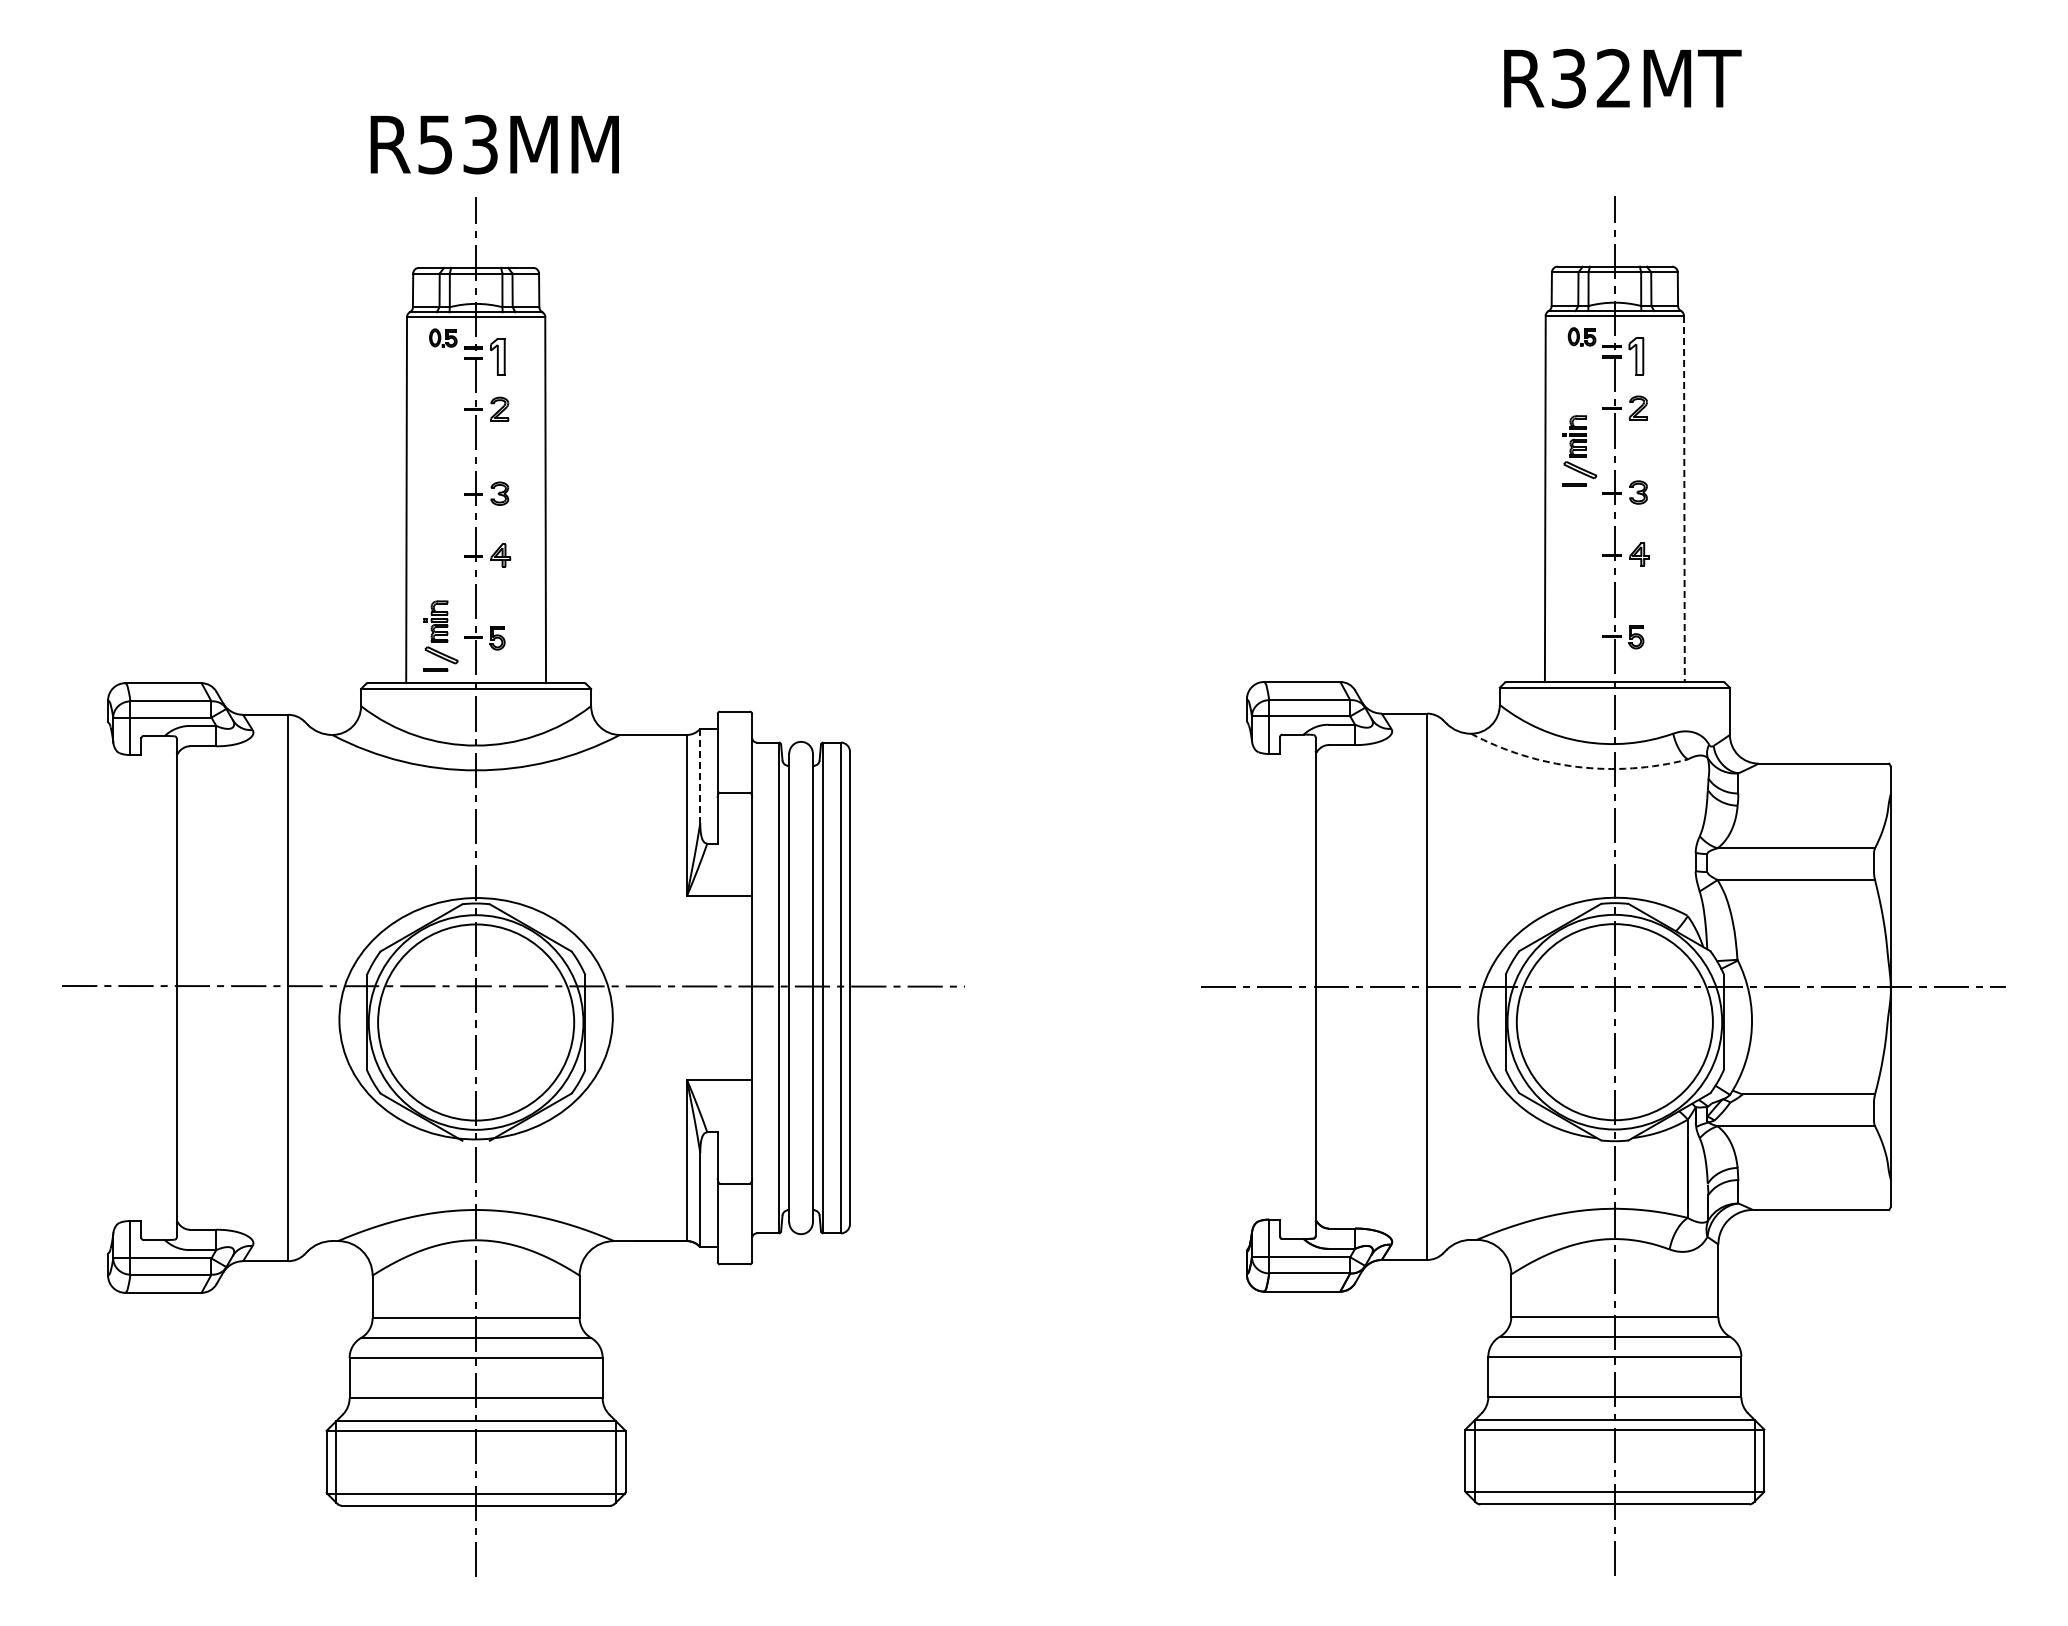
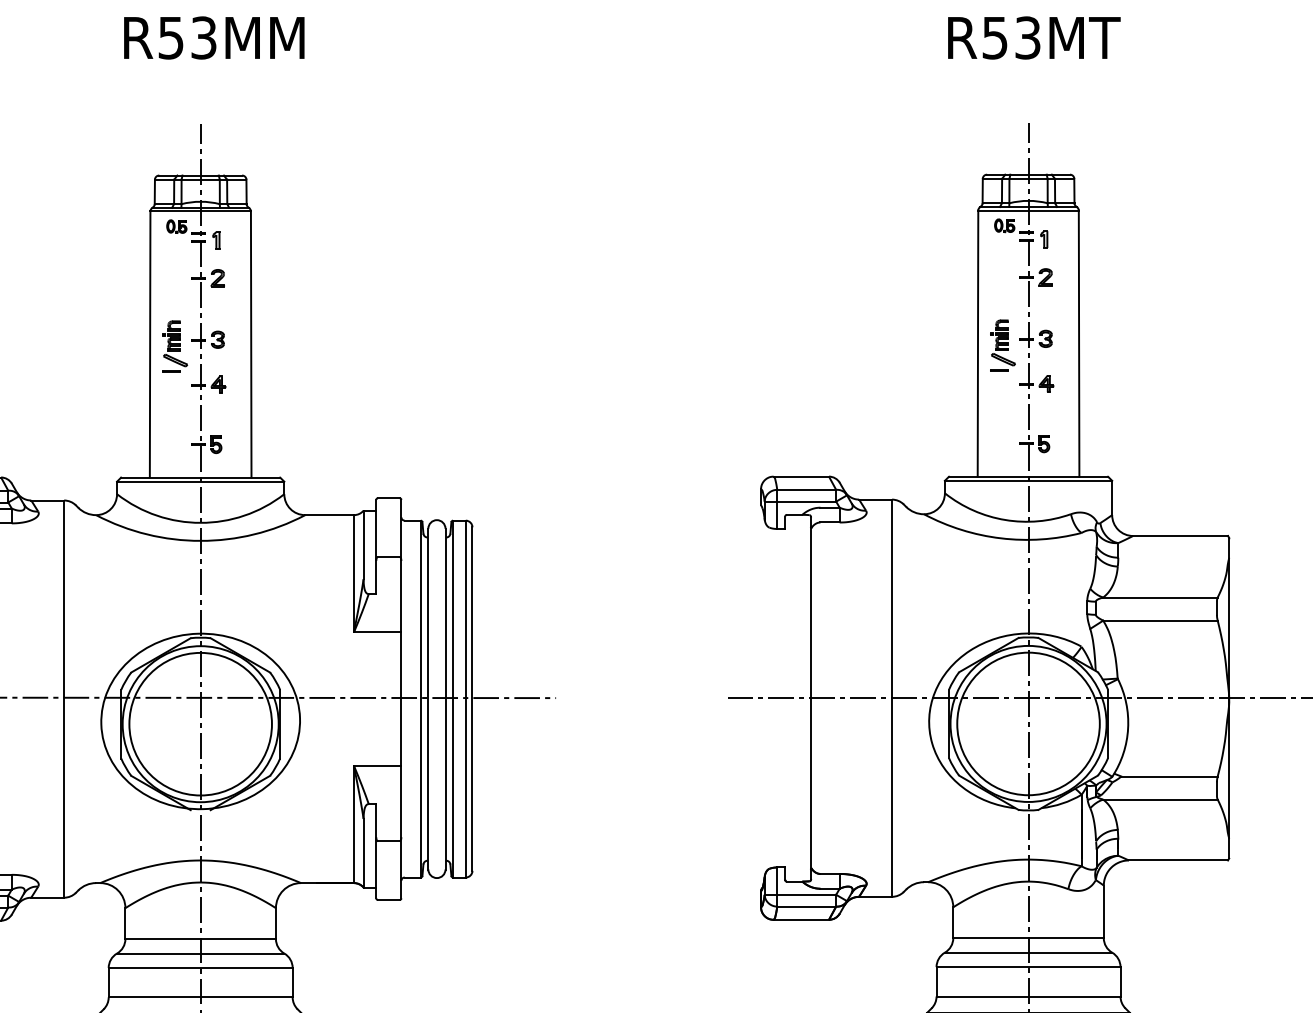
text: (1591, 78) -> (1011, 37), R32MT -> R53MT
text: (494, 144) -> (214, 37), moved
part: (1636, 355) -> (1044, 239), size x0.62
part: (497, 357) -> (216, 240), size x0.62
part: (1579, 450) -> (1002, 345), moved
line: (1684, 498) -> (1079, 343), dashed -> solid
part: (440, 635) -> (174, 346), moved
arc: (1577, 766) -> (1001, 538), dashed -> solid
line: (700, 776) -> (363, 545), dashed -> solid

